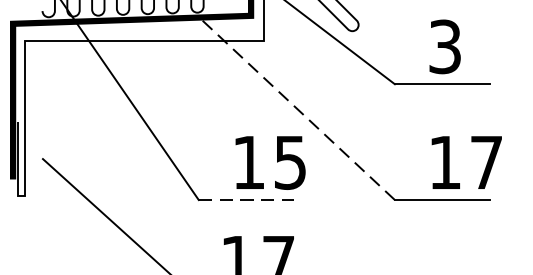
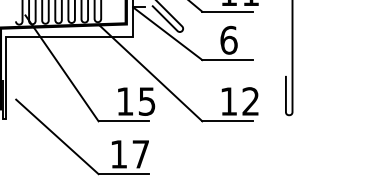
text: (444, 45) -> (228, 39), 3 -> 6
line: (296, 107) -> (150, 72), dashed -> solid
text: (485, 162) -> (250, 101), 17 -> 12
line: (247, 200) -> (124, 121), dashed -> solid

